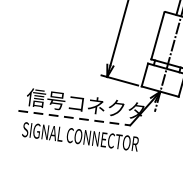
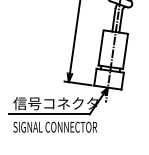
line: (74, 118) -> (49, 114), dashed -> solid

